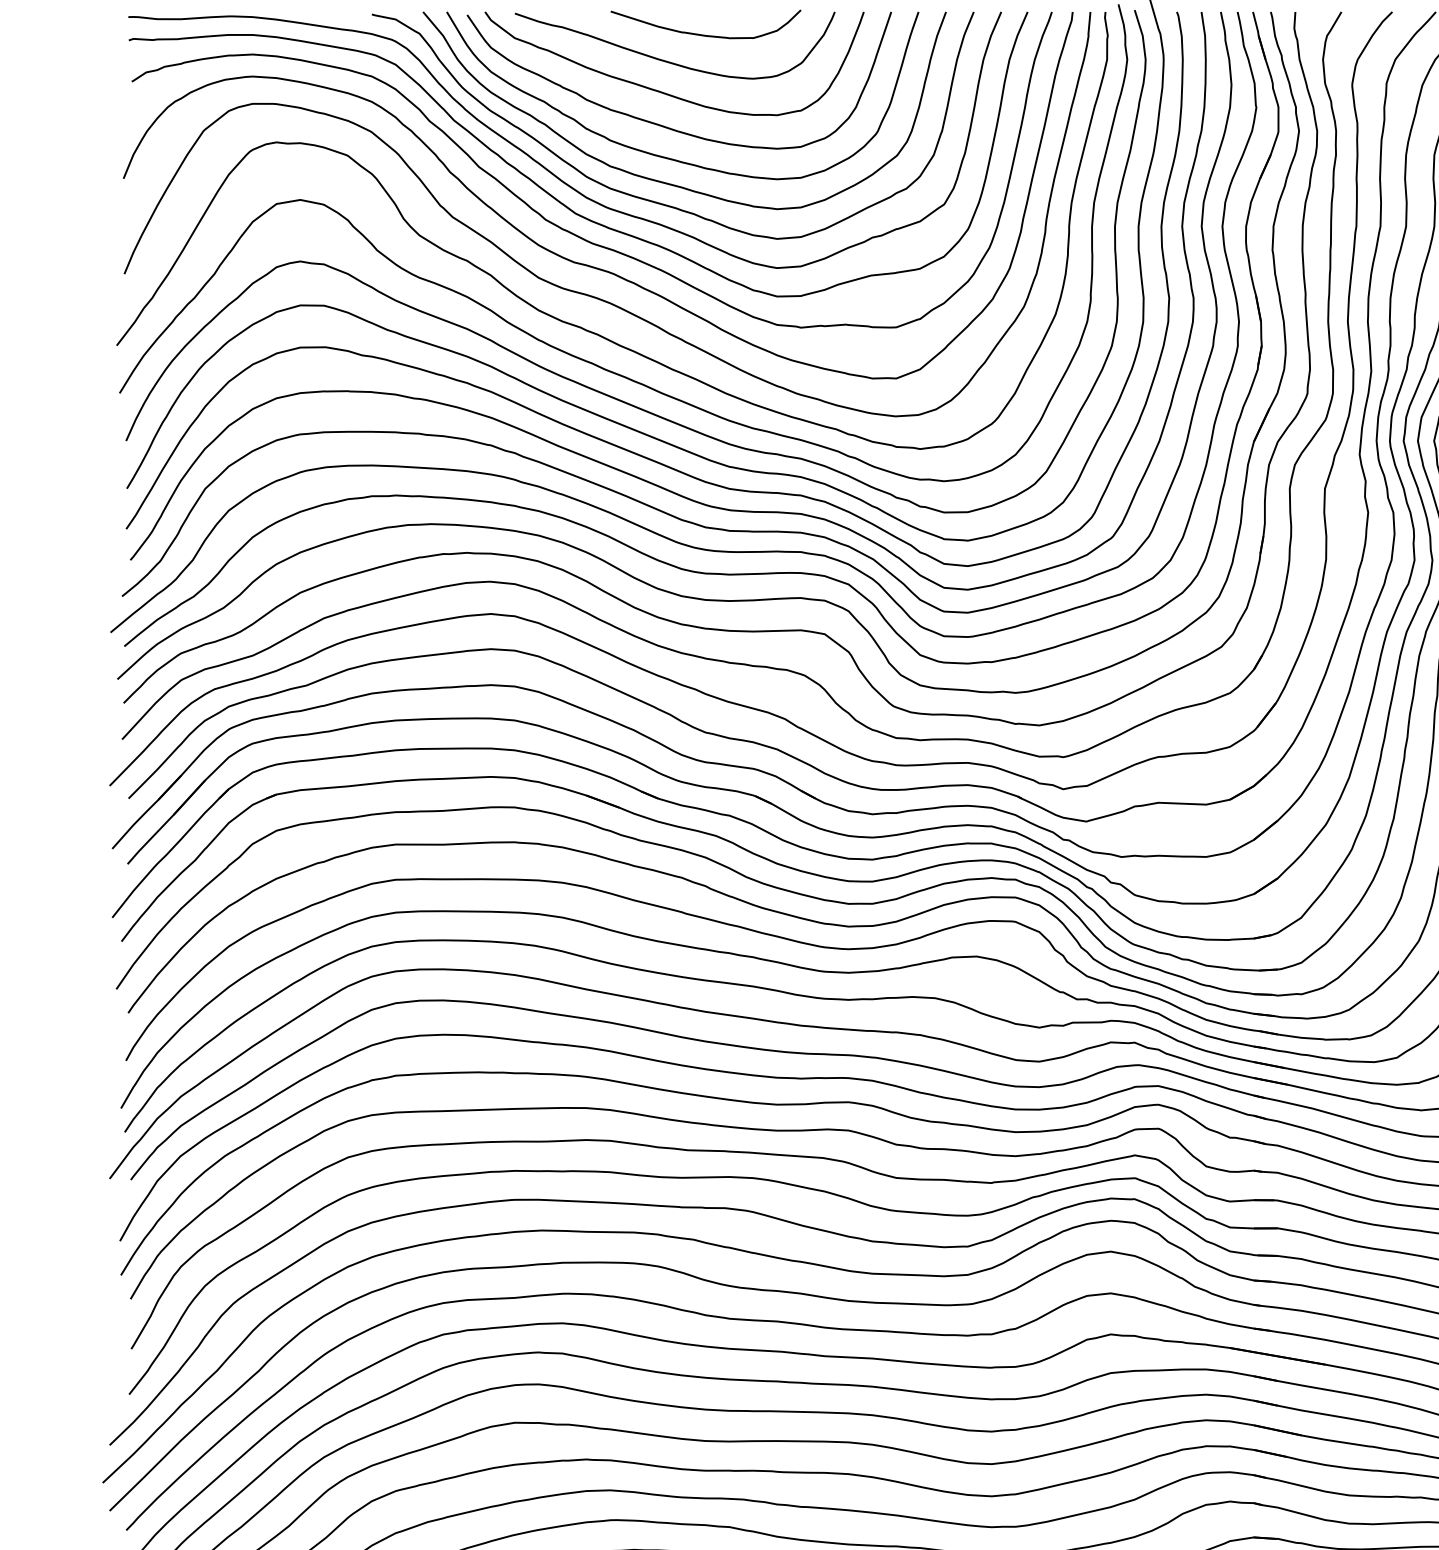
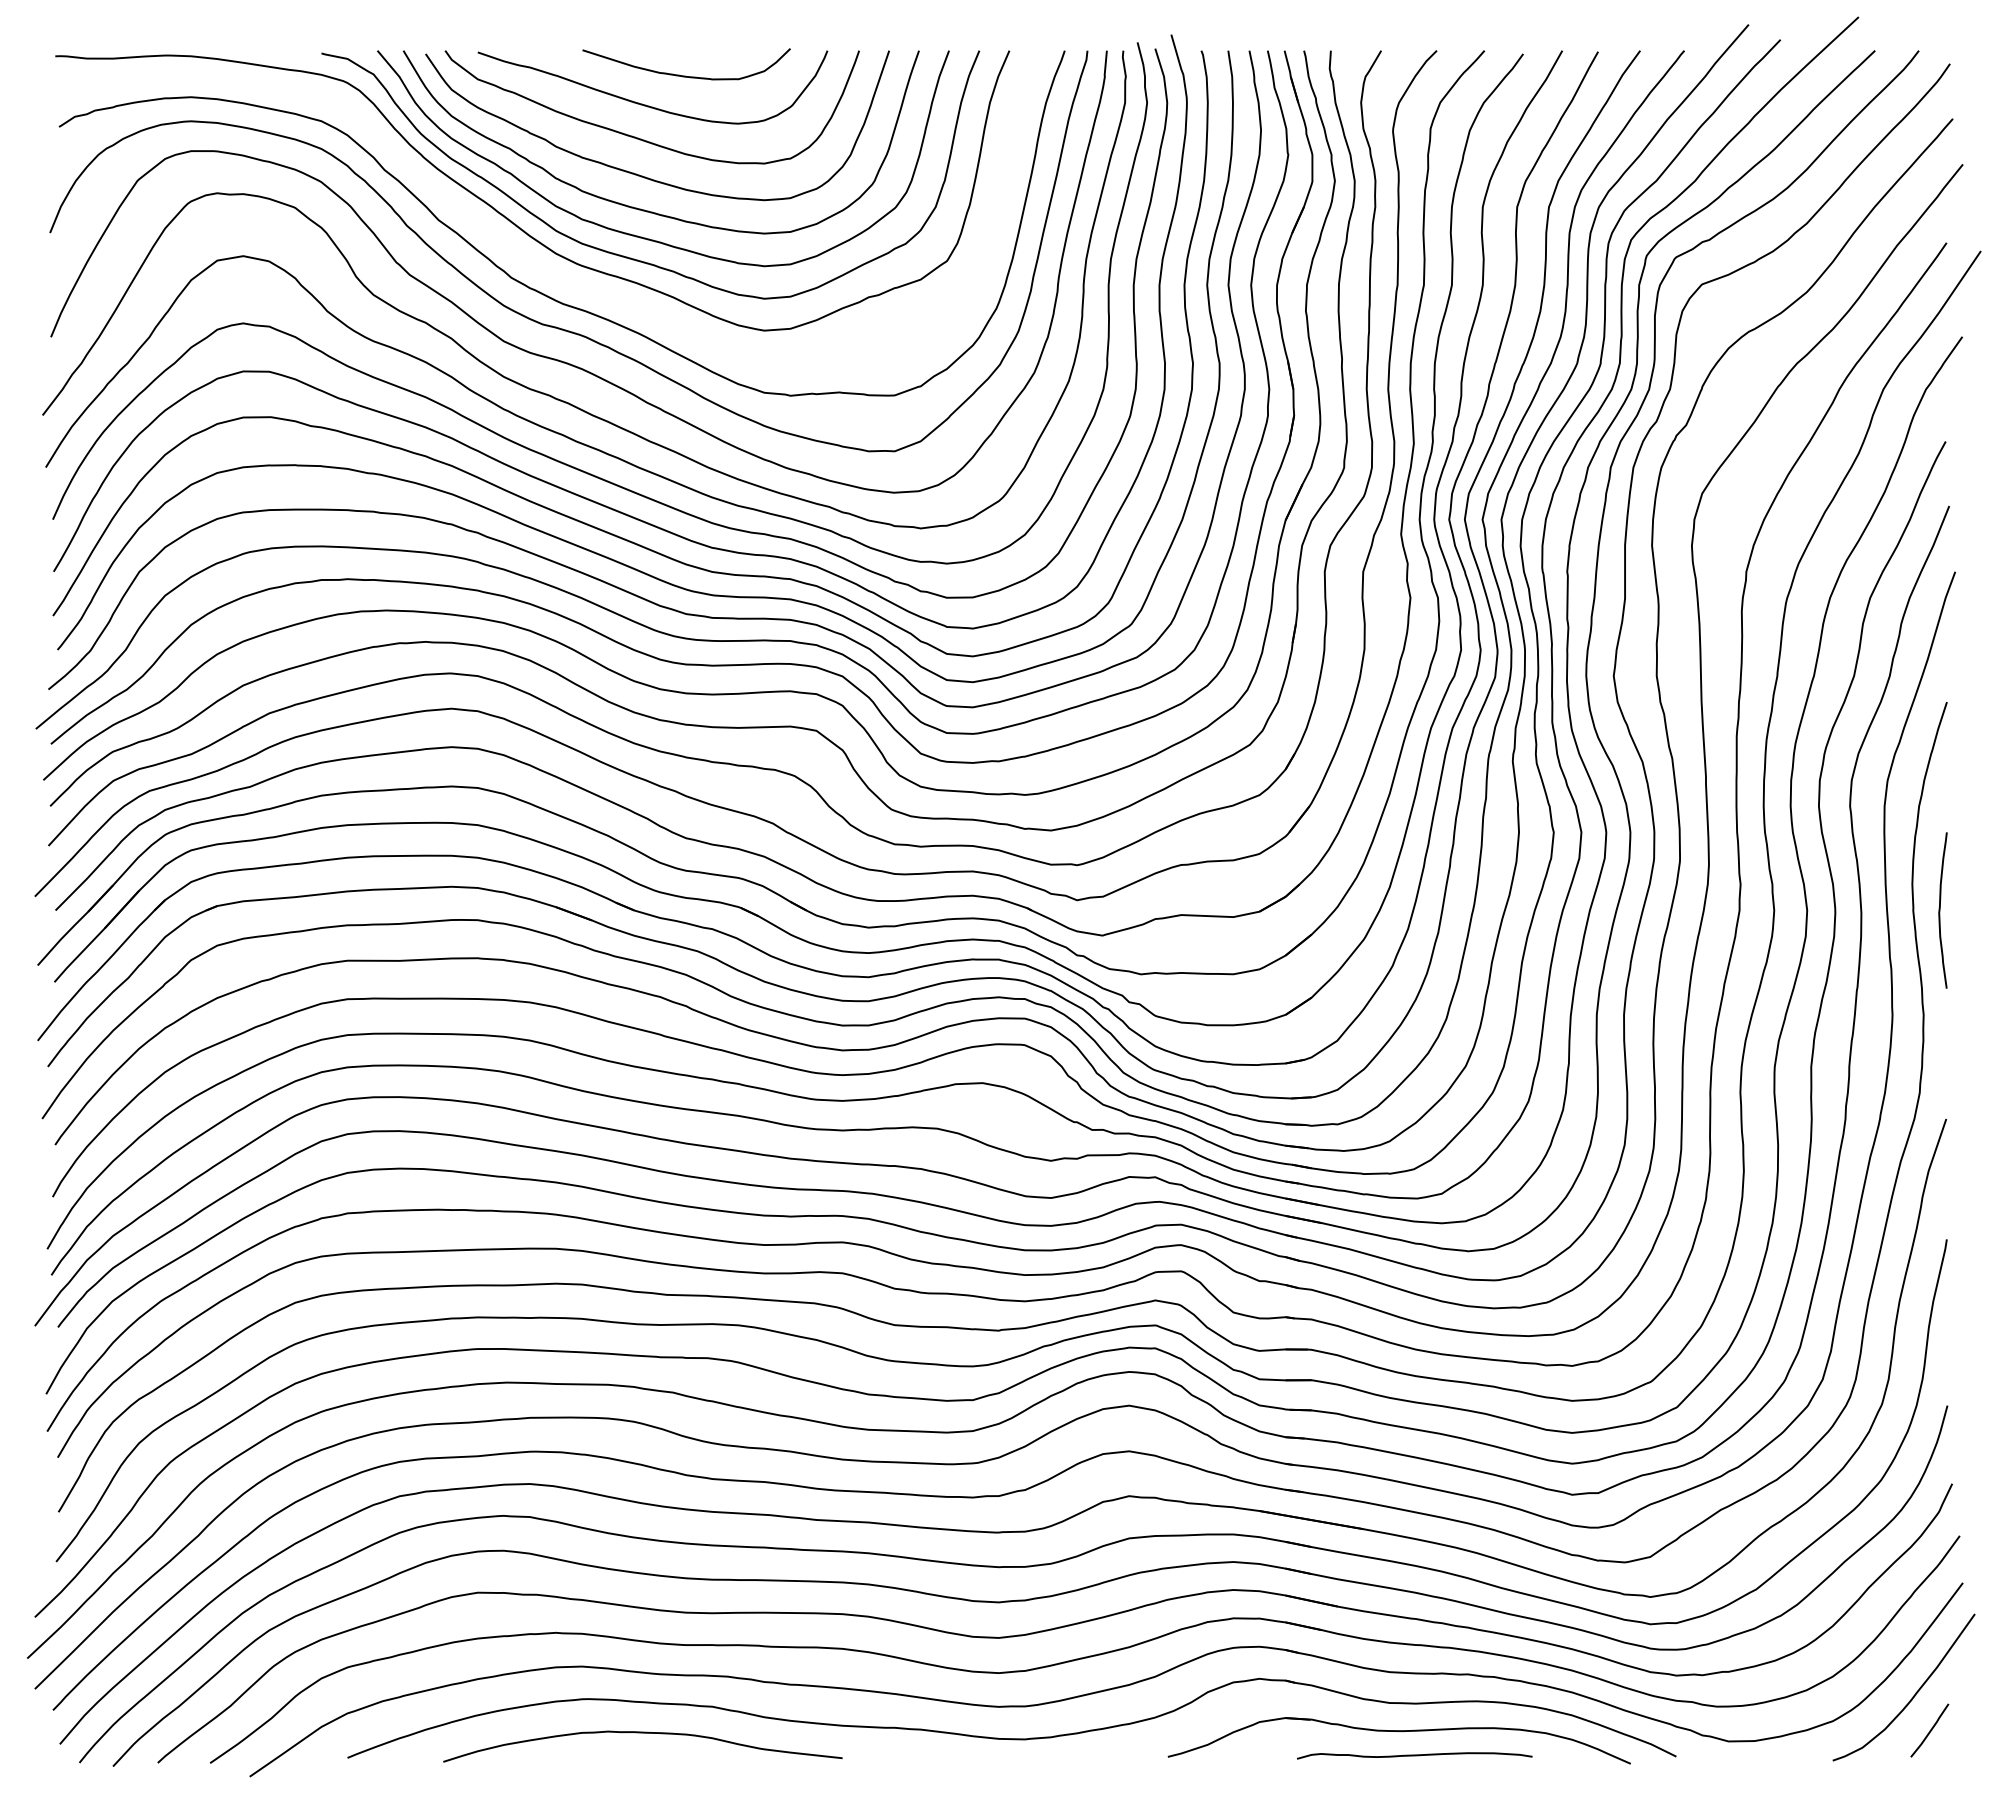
curve: (549, 192) -> (515, 248), removed

